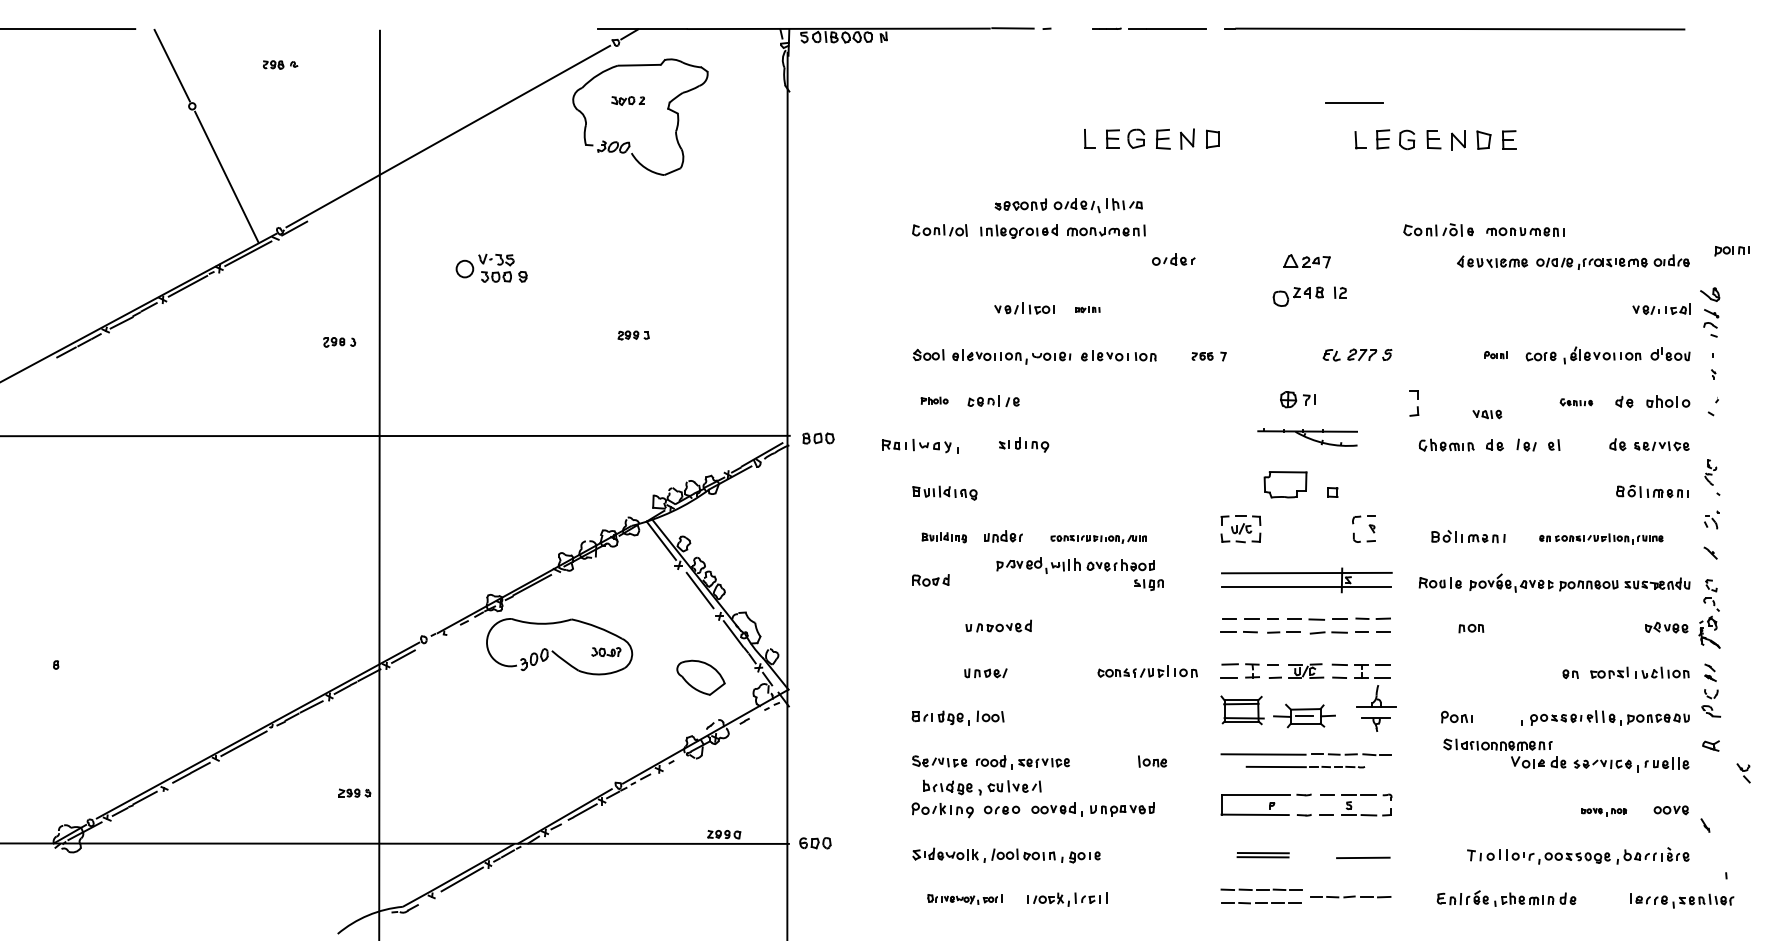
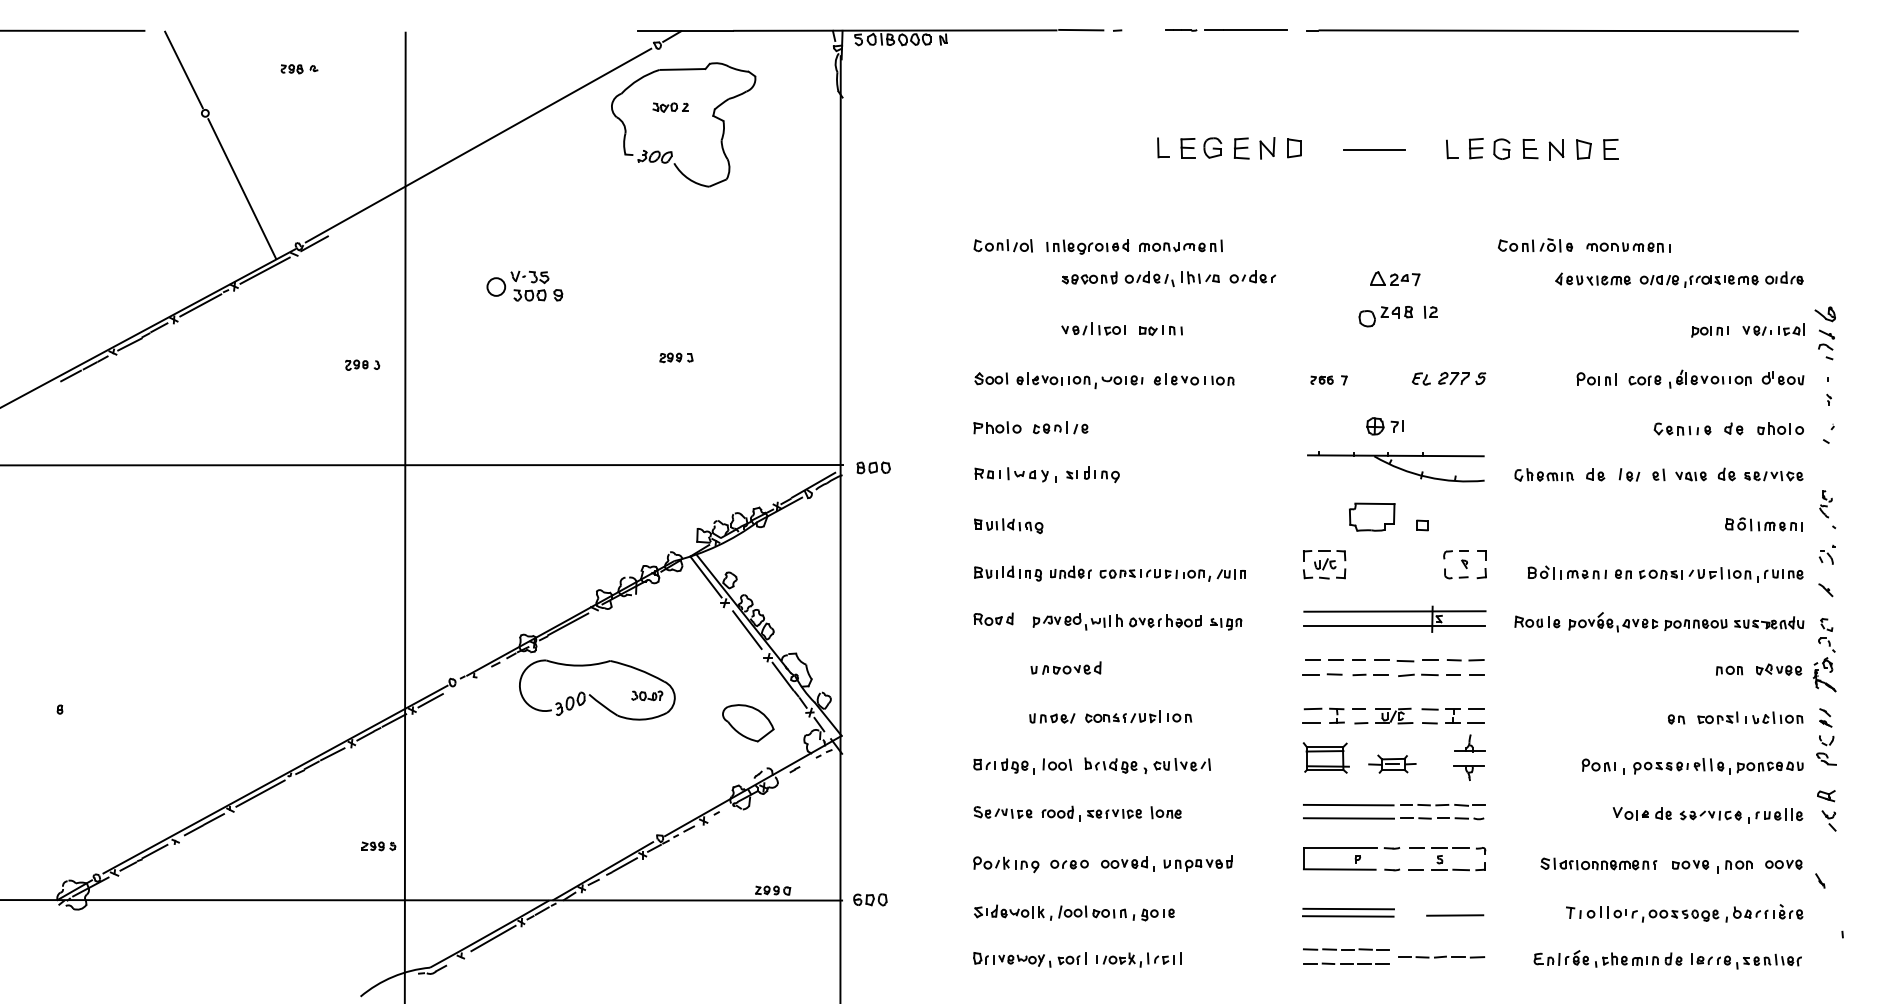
line: (1354, 102) -> (1374, 148), moved
part: (1068, 205) -> (1140, 278), moved
part: (1731, 251) -> (1709, 332), moved
part: (1087, 309) -> (1160, 330), size x1.67
part: (1495, 354) -> (1596, 378), size x1.67
part: (1208, 356) -> (1328, 380), moved
part: (934, 400) -> (997, 427), size x1.67
part: (1576, 402) -> (1682, 429), size x1.67
part: (1414, 403) -> (1482, 564), moved
part: (1487, 414) -> (1691, 476), moved
part: (1307, 437) -> (1395, 466), size x1.67
part: (919, 446) -> (1014, 475), moved
part: (944, 537) -> (1008, 573), size x1.43
part: (1601, 538) -> (1709, 574), size x1.43
part: (1098, 539) -> (1172, 575), size x1.43
part: (1075, 565) -> (1117, 621), moved
part: (1471, 628) -> (1729, 670), moved
part: (1147, 671) -> (1138, 716), moved
part: (1376, 696) -> (1469, 743), size x0.71
part: (1304, 716) -> (1392, 764), size x0.71
part: (1456, 716) -> (1598, 764), moved
part: (1497, 744) -> (1598, 863), moved
part: (1152, 761) -> (1166, 812), moved
part: (1305, 766) -> (1393, 817), size x1.43
part: (1743, 773) -> (1828, 821), moved
part: (982, 787) -> (1147, 765), moved
part: (1603, 811) -> (1711, 865), size x1.67
part: (1262, 854) -> (1347, 911), size x1.67
part: (964, 899) -> (1029, 959), size x1.43
part: (1682, 900) -> (1746, 960), moved

